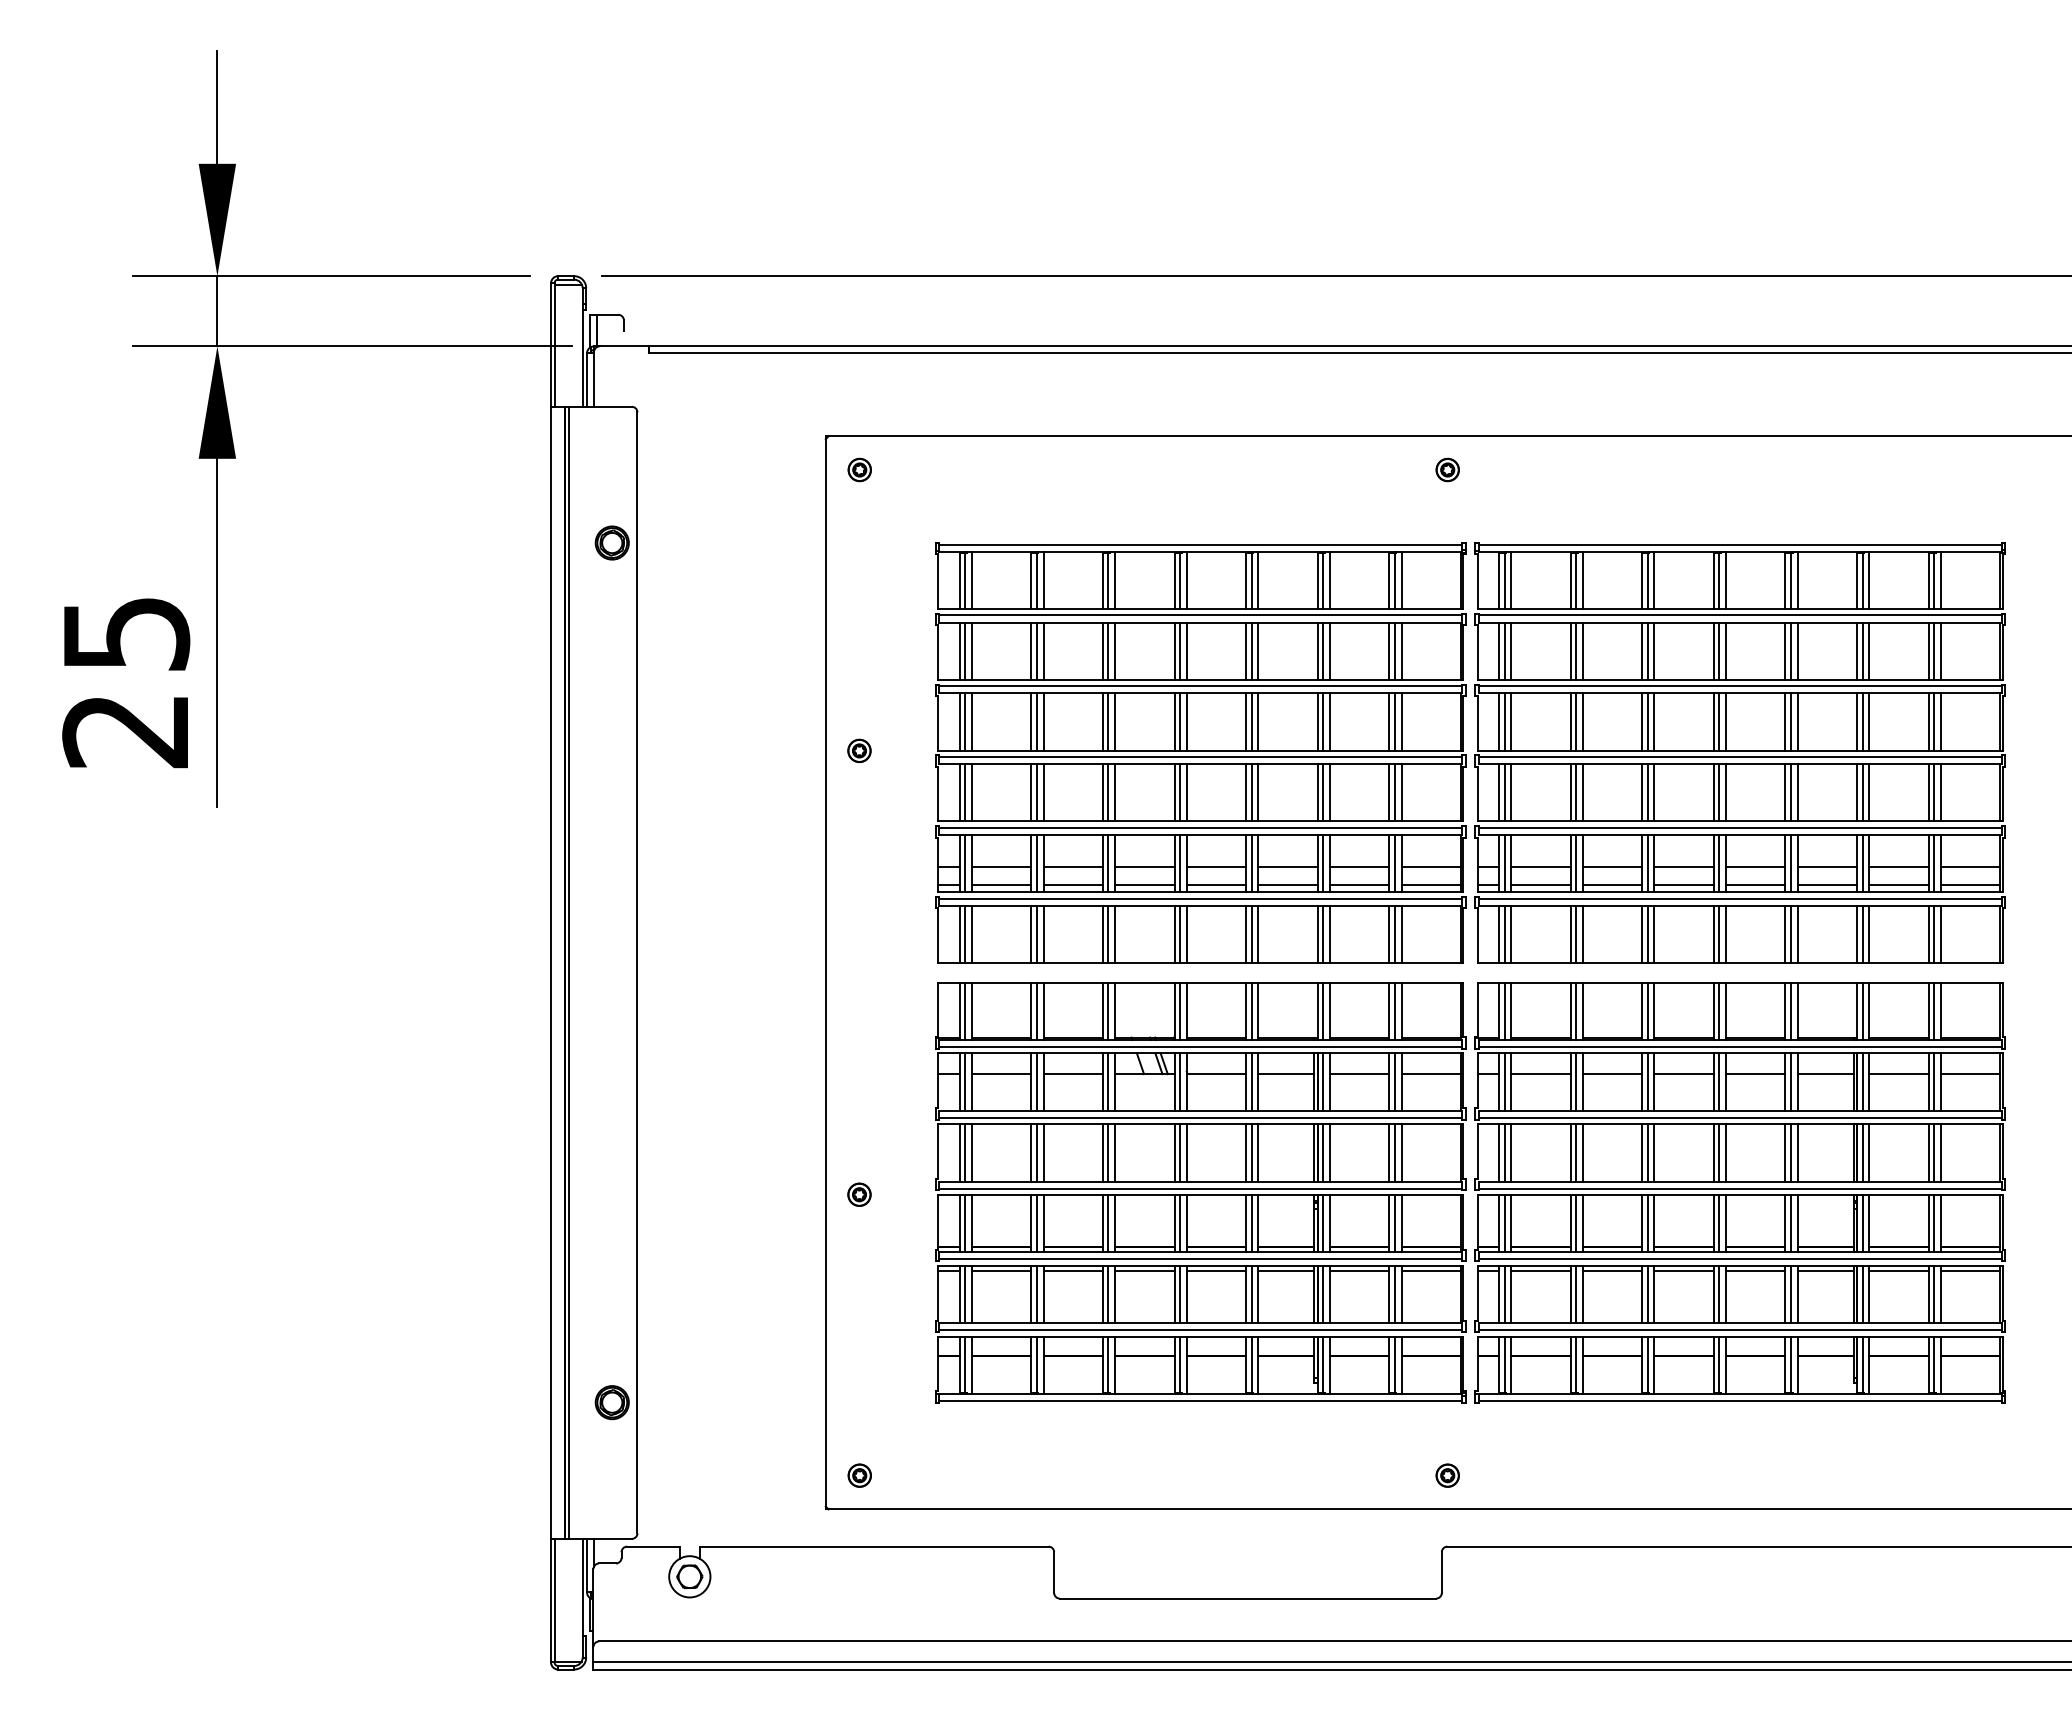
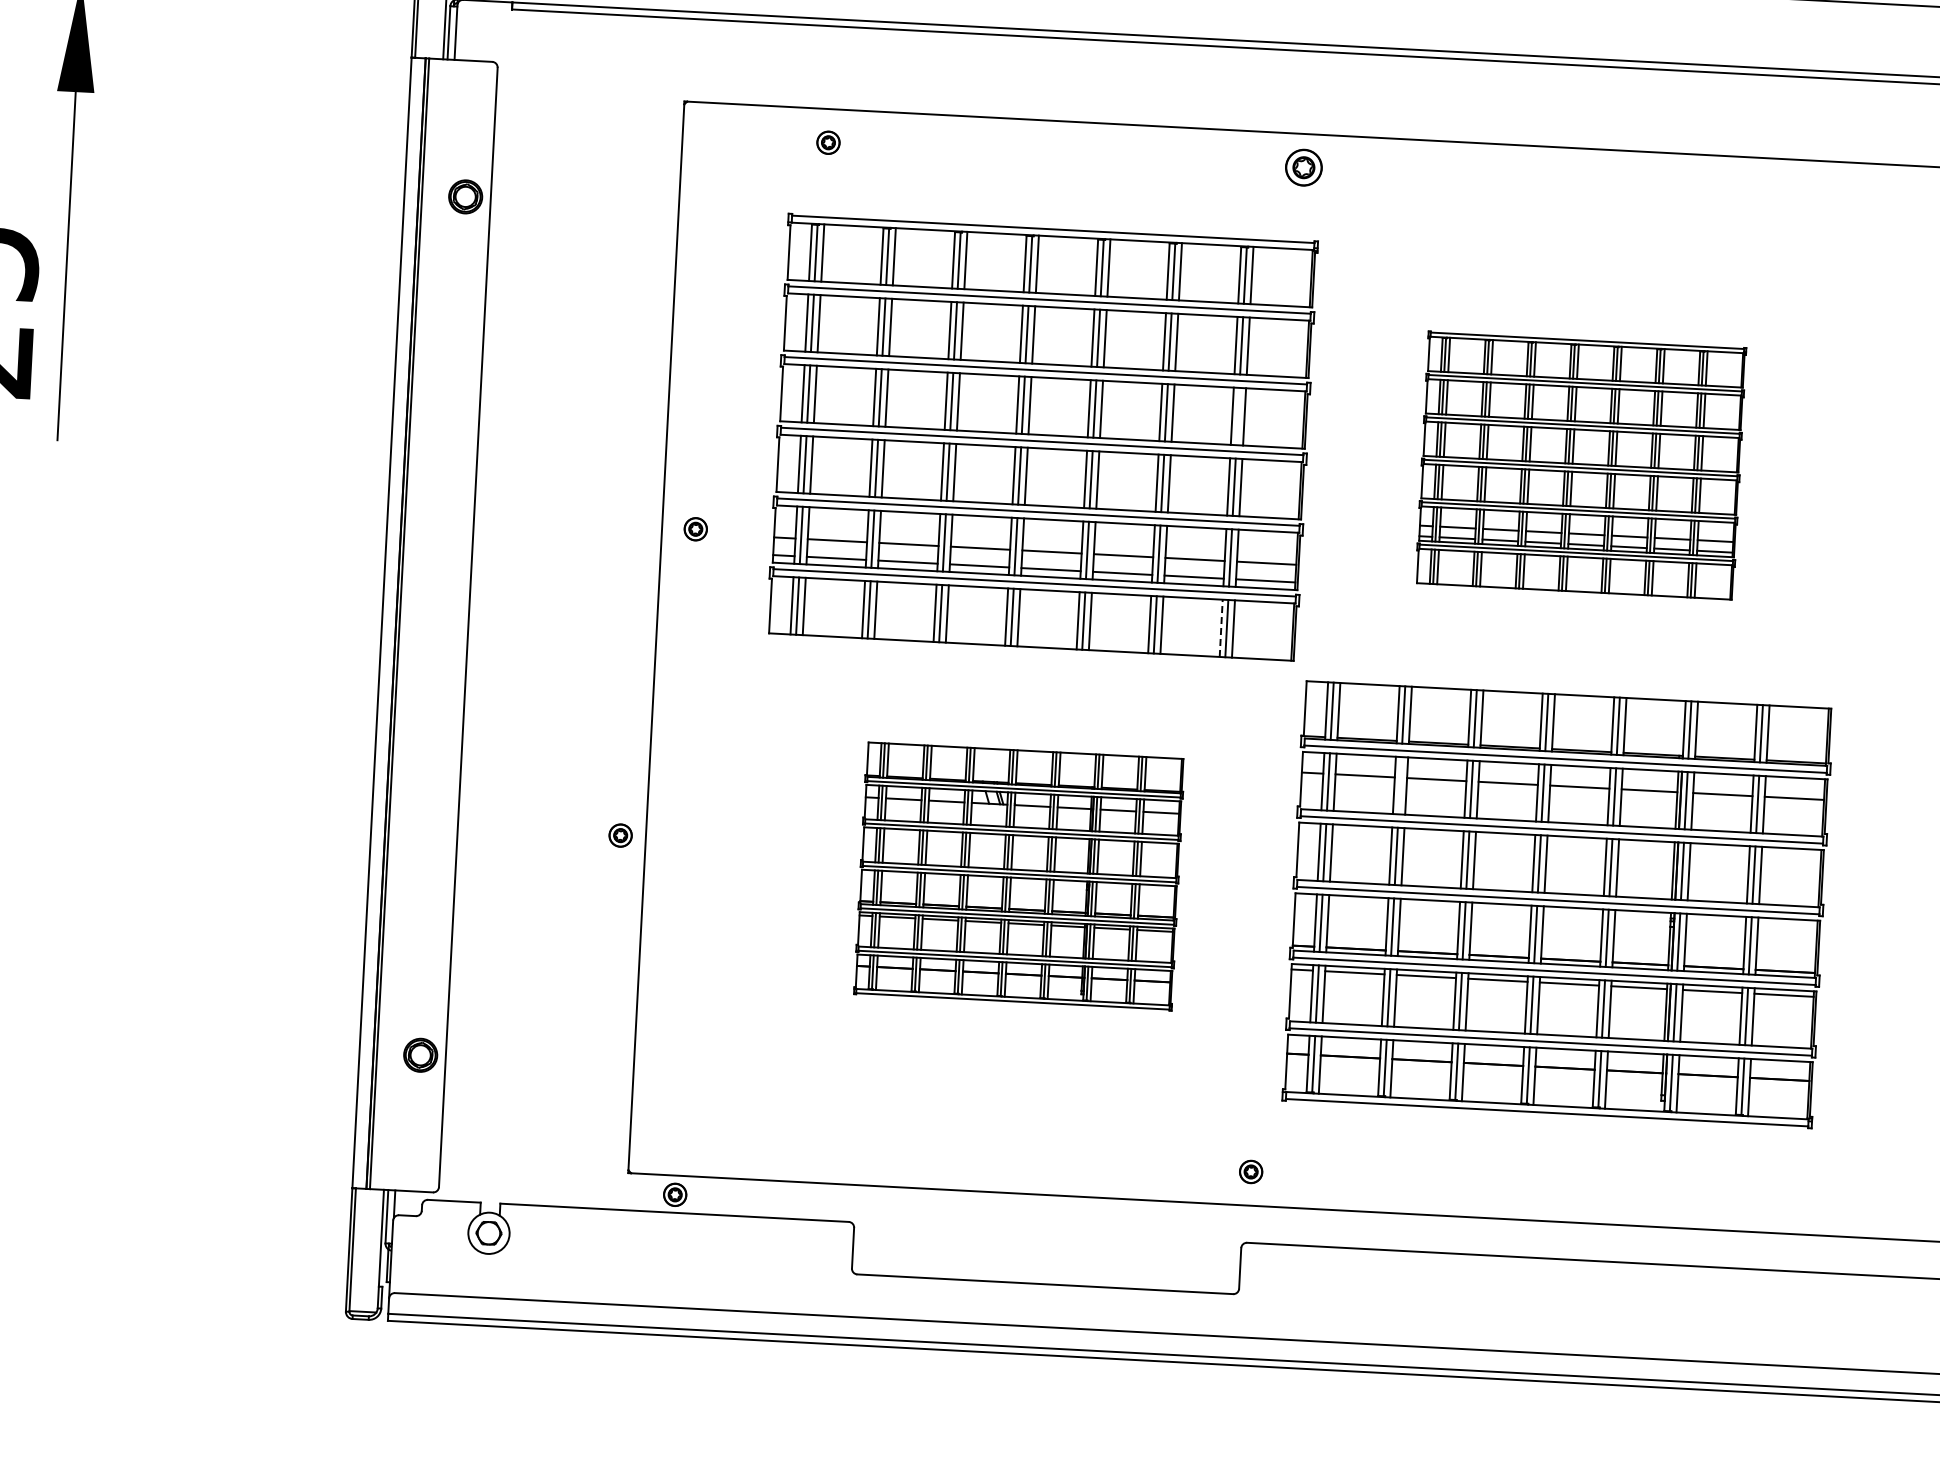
part: (859, 469) -> (828, 142), moved
part: (1447, 469) -> (1303, 167), size x1.6
line: (1395, 721) -> (1238, 416), removed
part: (859, 750) -> (695, 528), moved
part: (1739, 752) -> (1580, 465), size x0.6
line: (1389, 934) -> (1221, 628), solid -> dashed
line: (1576, 1081) -> (1400, 785), removed
part: (1200, 1192) -> (1019, 876), size x0.6
part: (859, 1194) -> (620, 835), moved
part: (859, 1475) -> (674, 1194), moved

